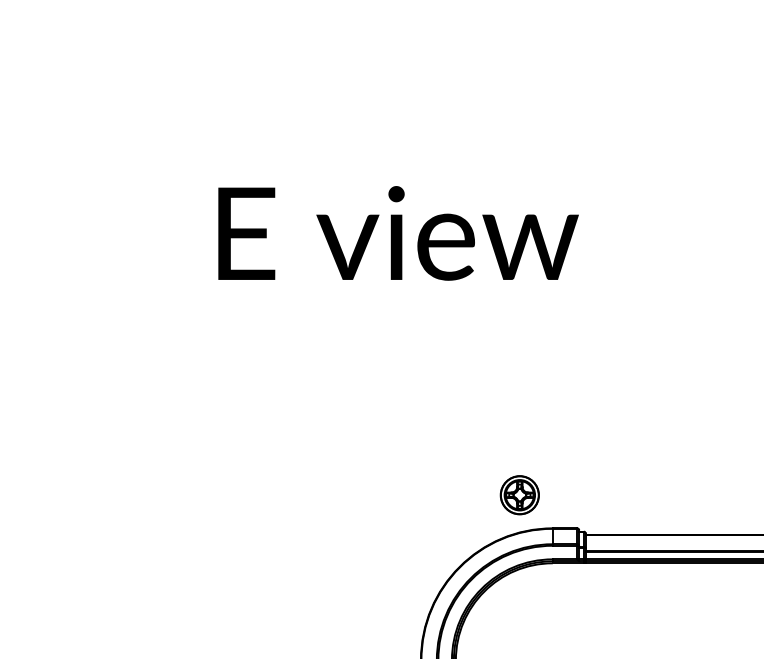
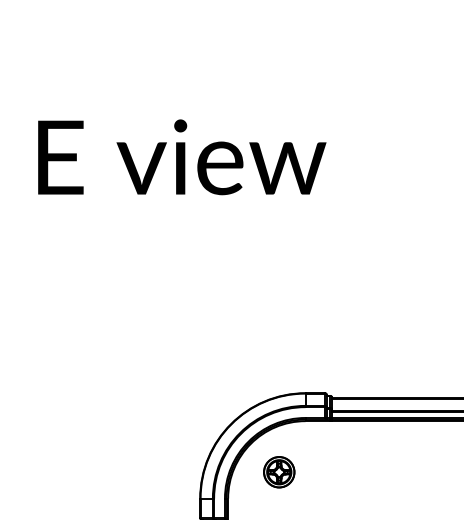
part: (519, 495) -> (278, 472), moved

